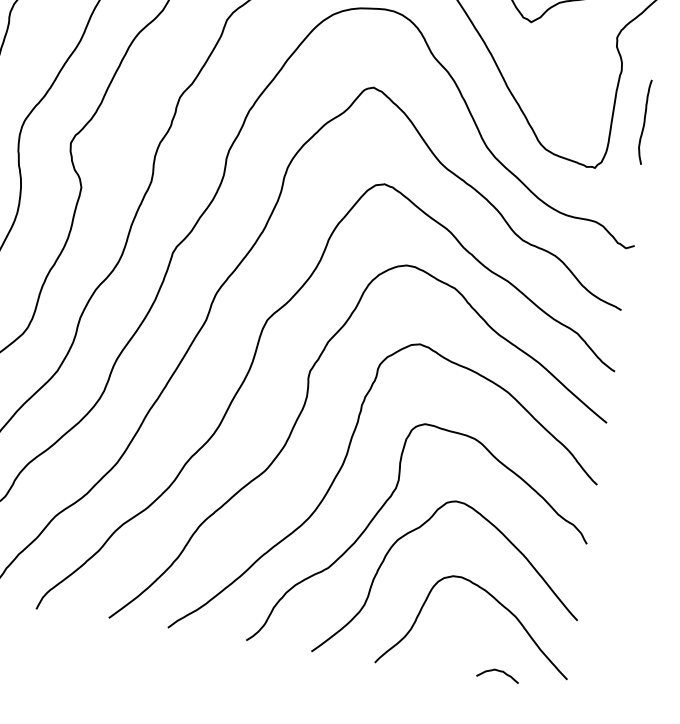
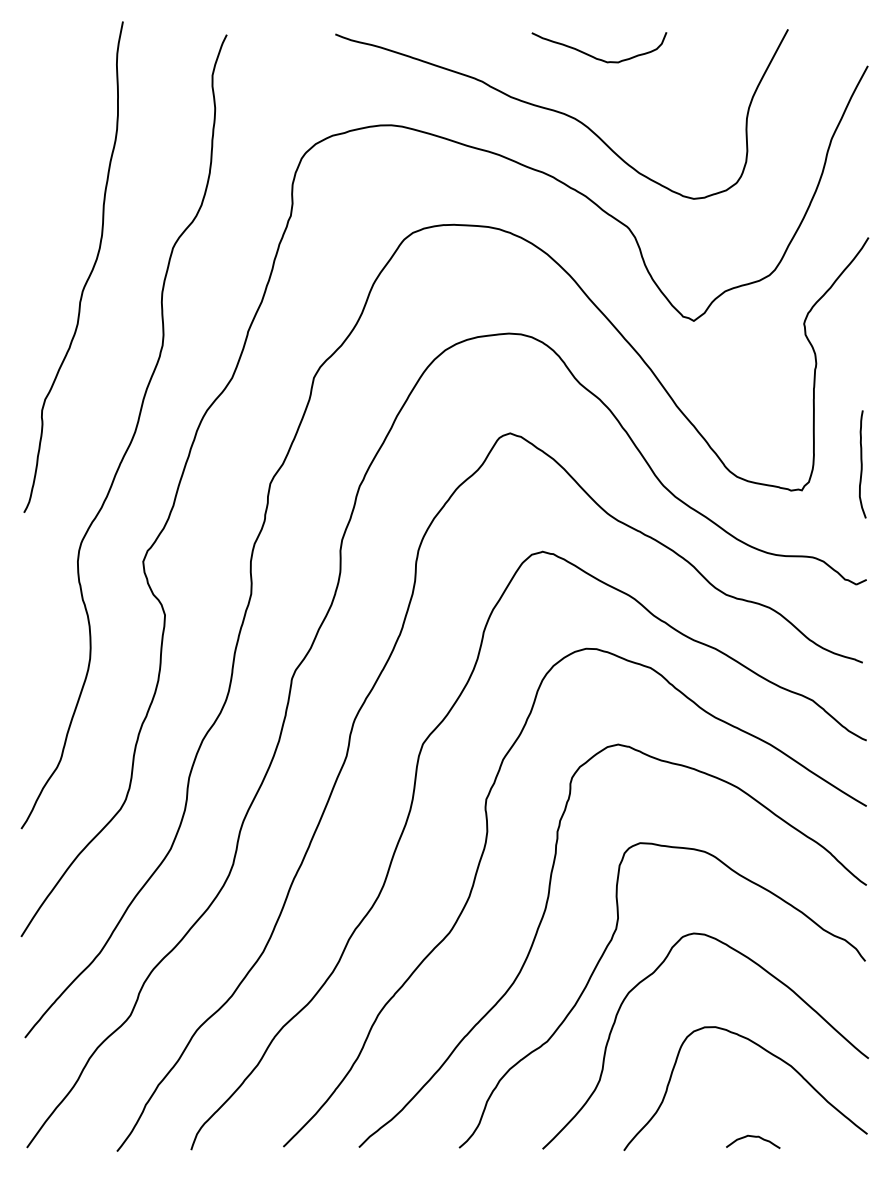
curve: (645, 122) -> (862, 464), moved
curve: (498, 671) -> (753, 1137), moved

